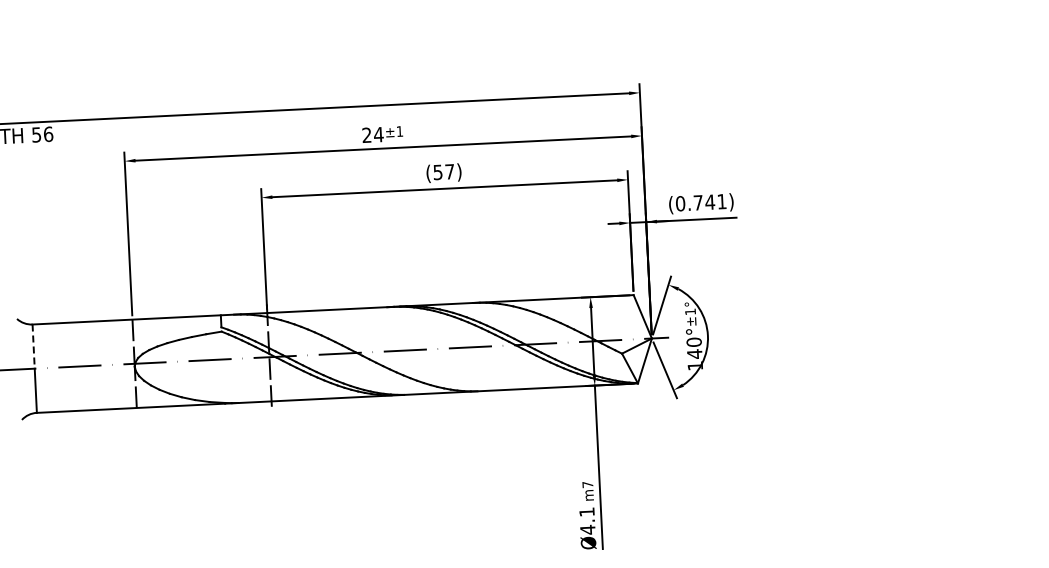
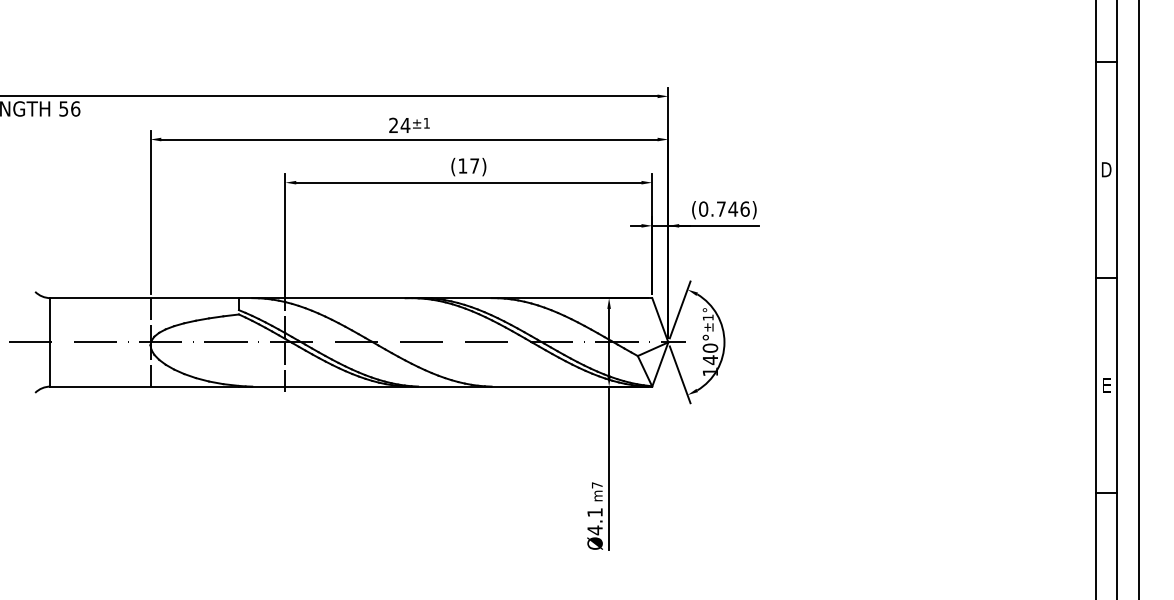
text: (437, 171) -> (462, 165), (57) -> (17)
text: (721, 201) -> (744, 208), (0.741) -> (0.746)
line: (33, 346) -> (50, 320), dashed -> solid

